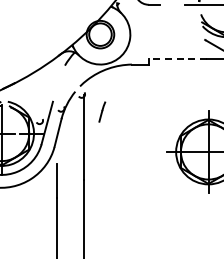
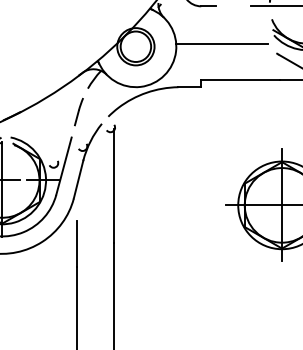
line: (164, 32) -> (222, 43), added
line: (177, 59) -> (240, 80), dashed -> solid
line: (102, 111) -> (79, 111), moved

